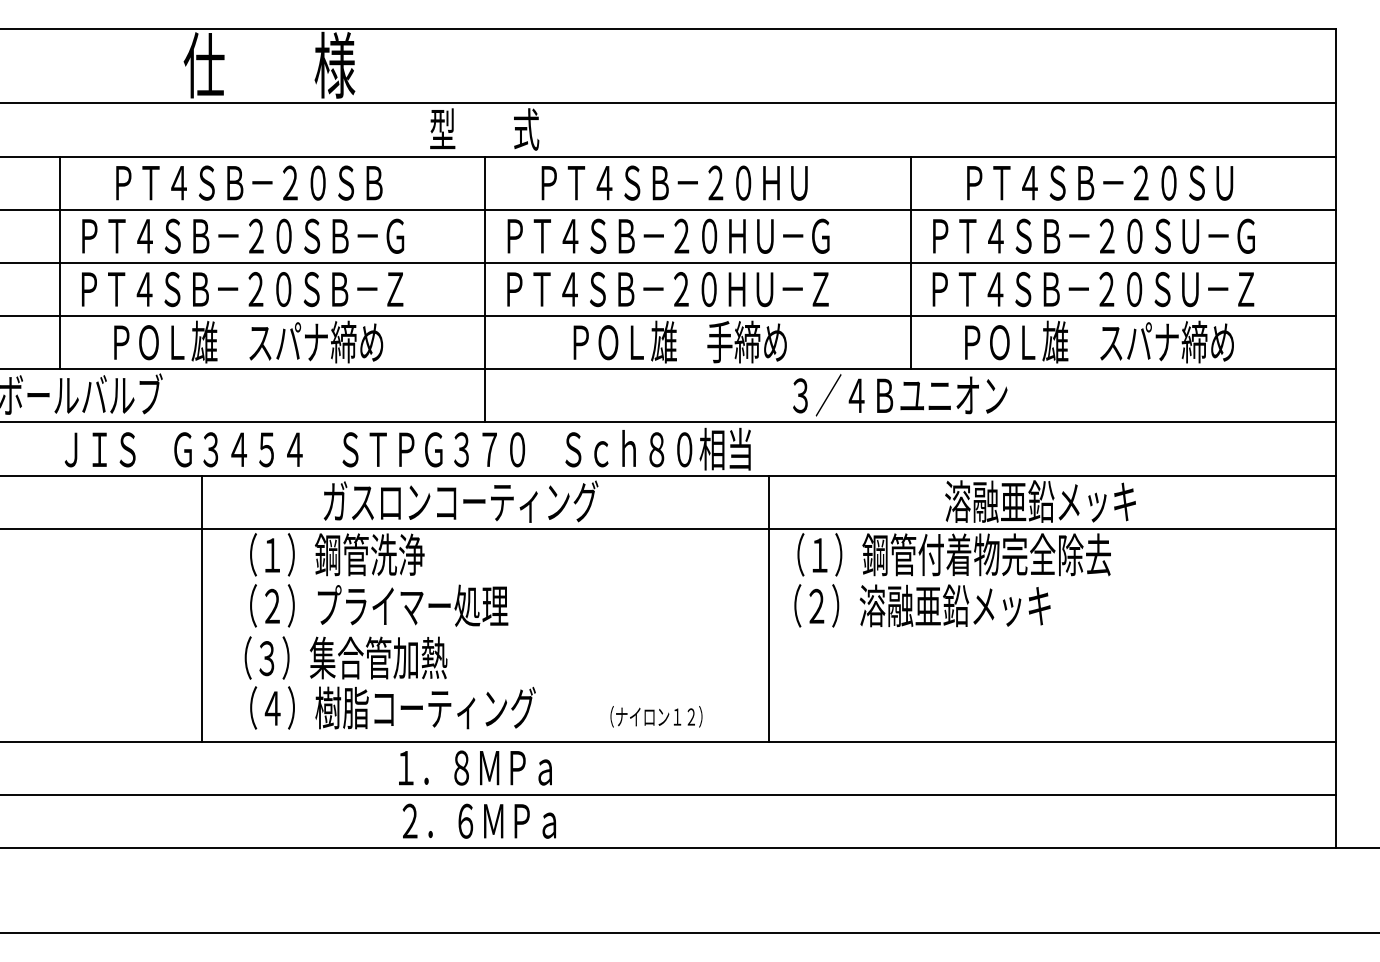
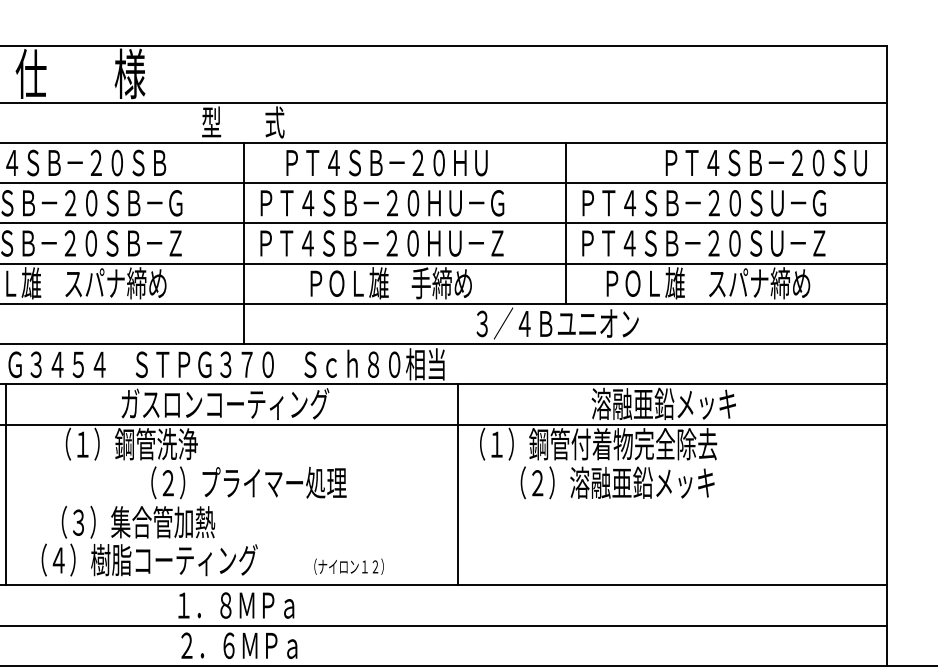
text: (1100, 182) -> (766, 162), moved
text: (379, 605) -> (249, 482), moved
text: (922, 605) -> (617, 482), moved
line: (201, 608) -> (5, 484), moved
text: (476, 707) -> (212, 559), moved

